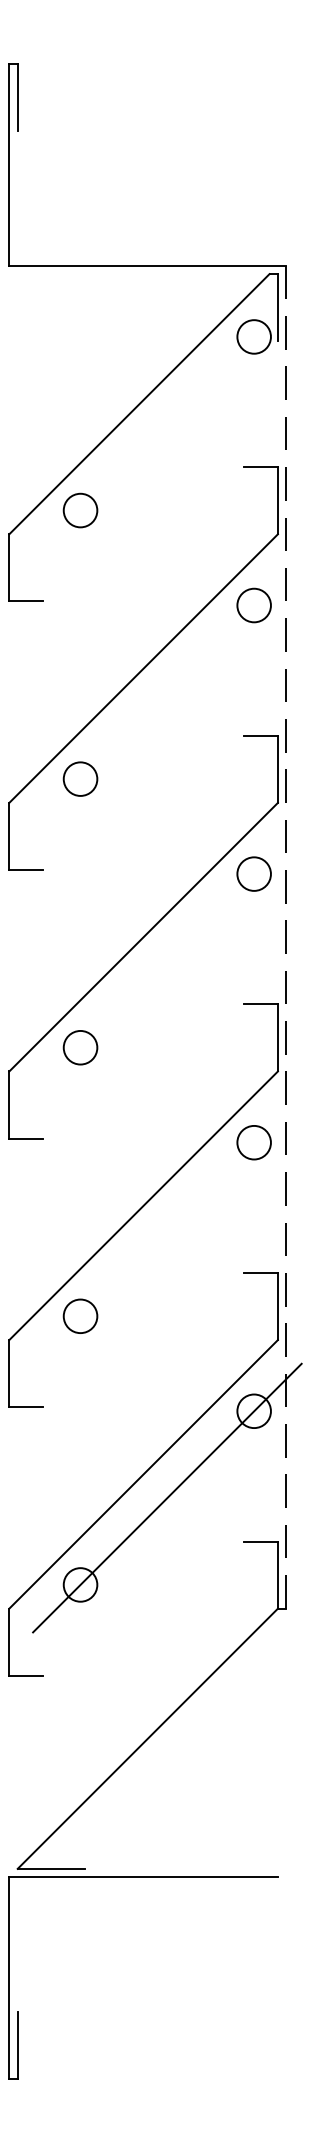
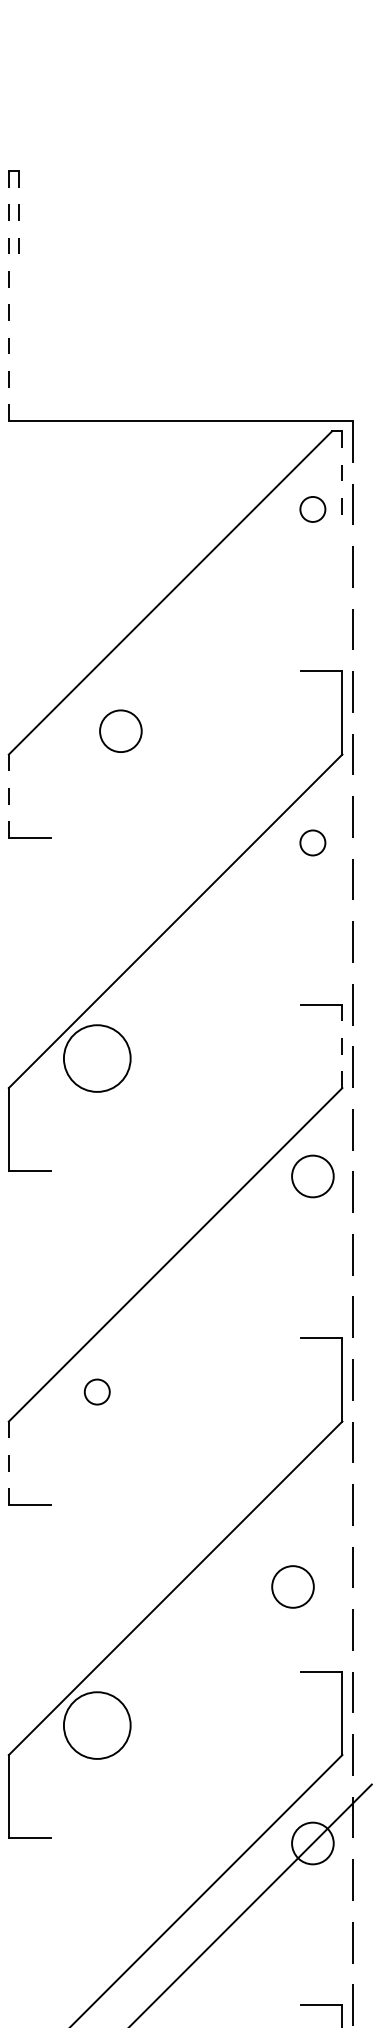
line: (17, 97) -> (19, 212), solid -> dashed
line: (9, 165) -> (9, 296), solid -> dashed
line: (277, 307) -> (341, 472), solid -> dashed
circle: (253, 336) -> (312, 508), size x0.6
circle: (80, 510) -> (120, 731), moved
line: (9, 567) -> (9, 795), solid -> dashed
circle: (253, 605) -> (312, 842), size x0.6
line: (277, 769) -> (341, 1046), solid -> dashed
circle: (80, 778) -> (97, 1057), size x1.6
circle: (80, 1047) -> (97, 1391), size x0.6
line: (9, 1105) -> (9, 1463), solid -> dashed
circle: (253, 1142) -> (292, 1586), moved
circle: (80, 1316) -> (97, 1725), size x1.6

